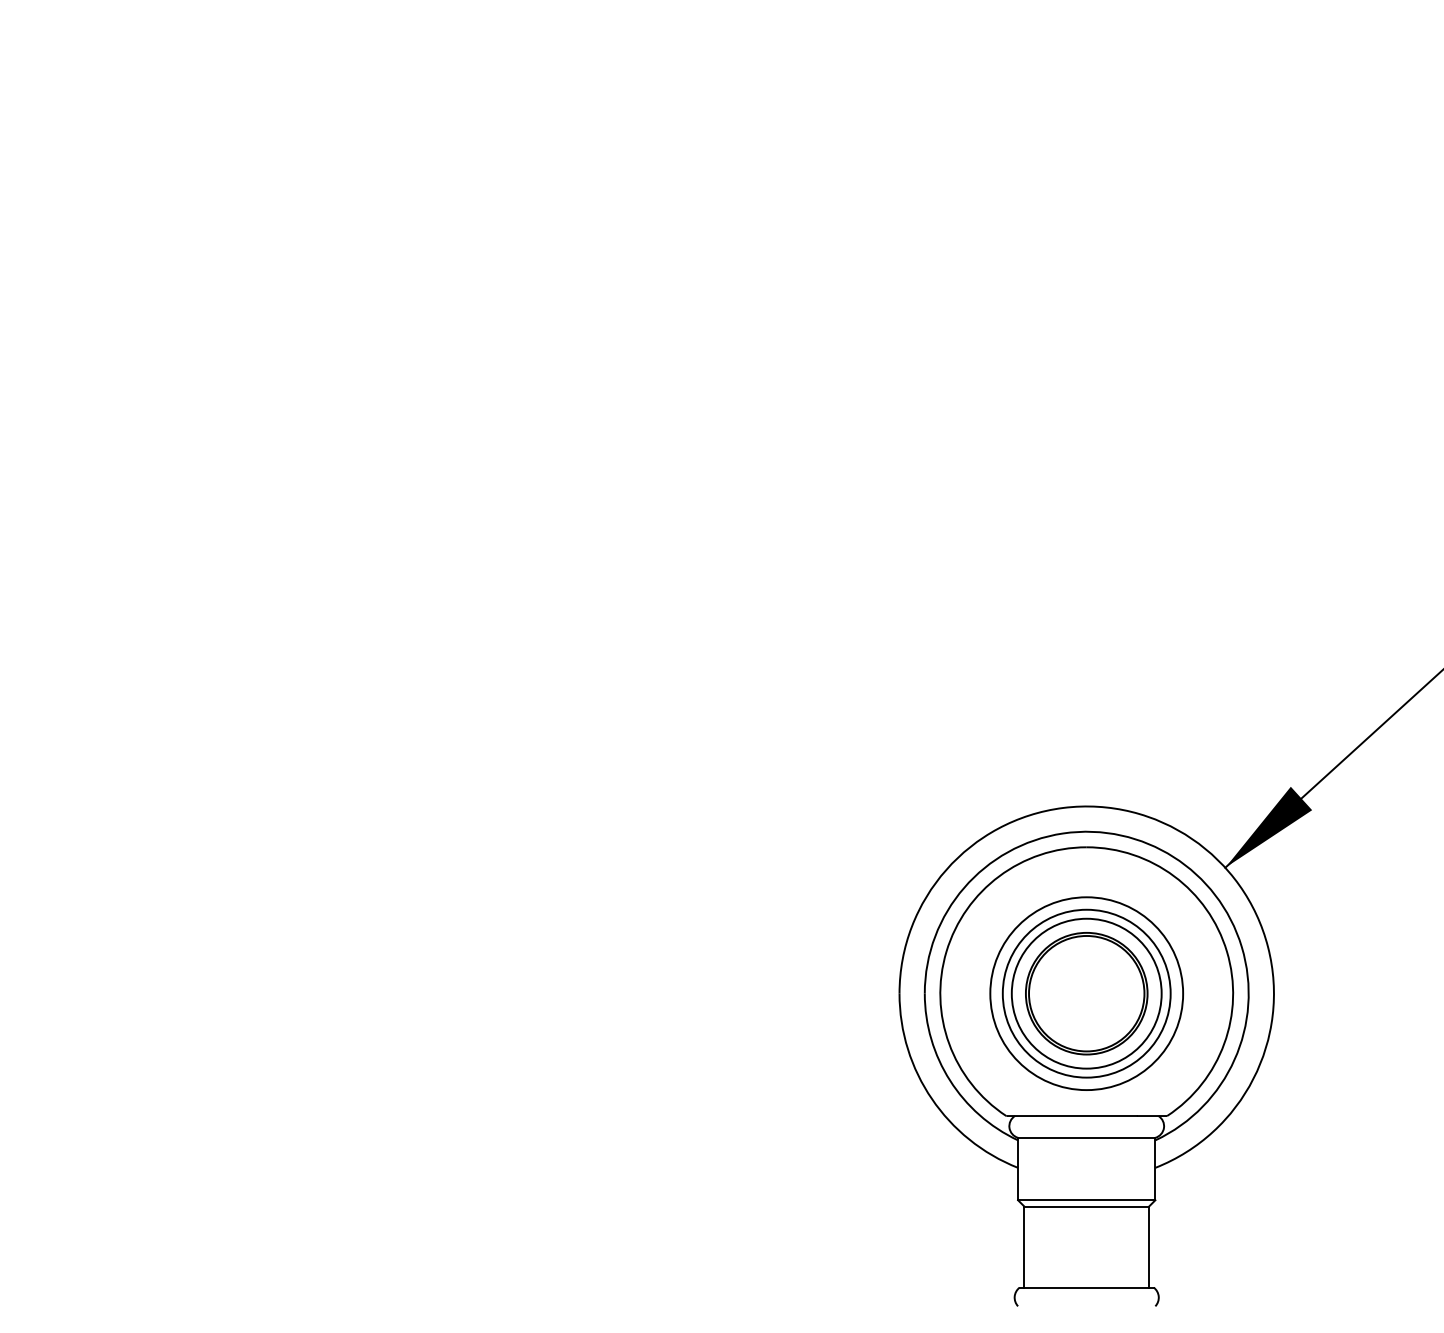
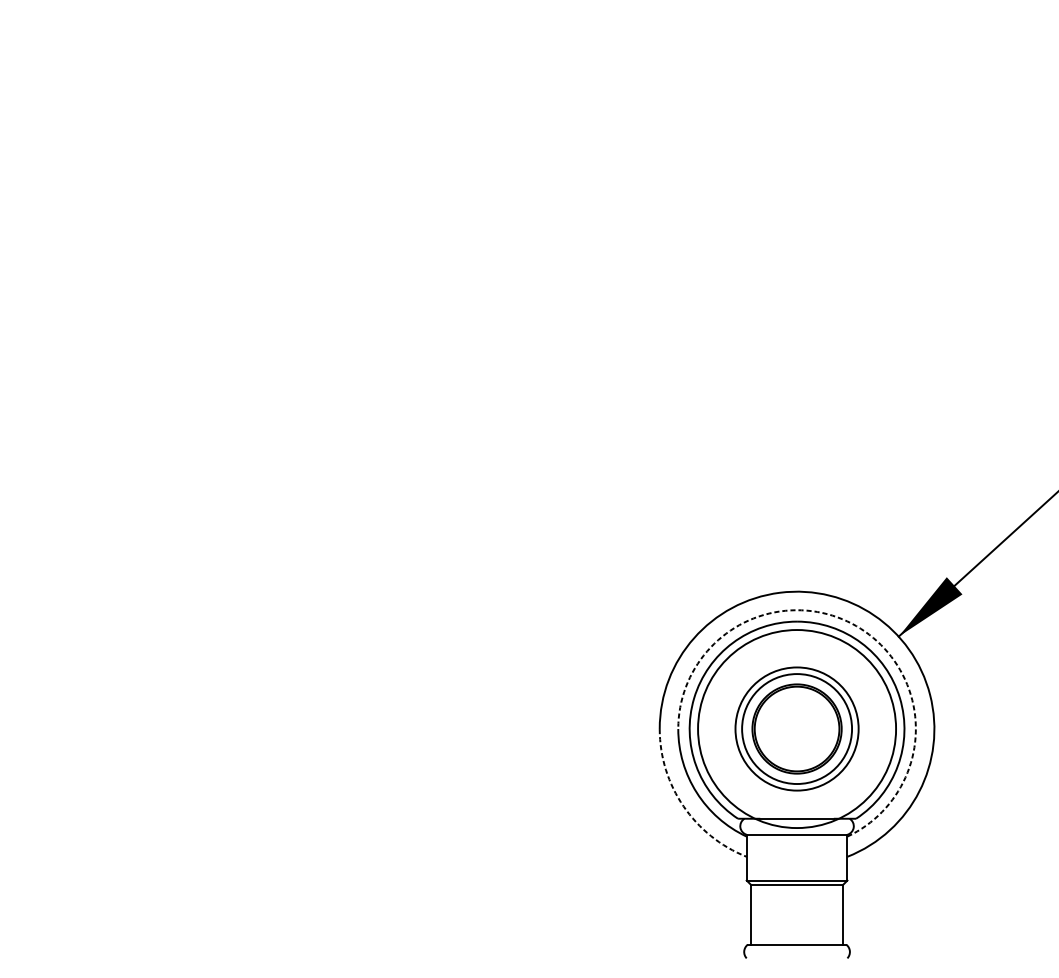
arc: (1173, 857) -> (860, 629), solid -> dashed
circle: (1086, 993) -> (796, 728), size x1.4
arc: (931, 1099) -> (683, 806), solid -> dashed

